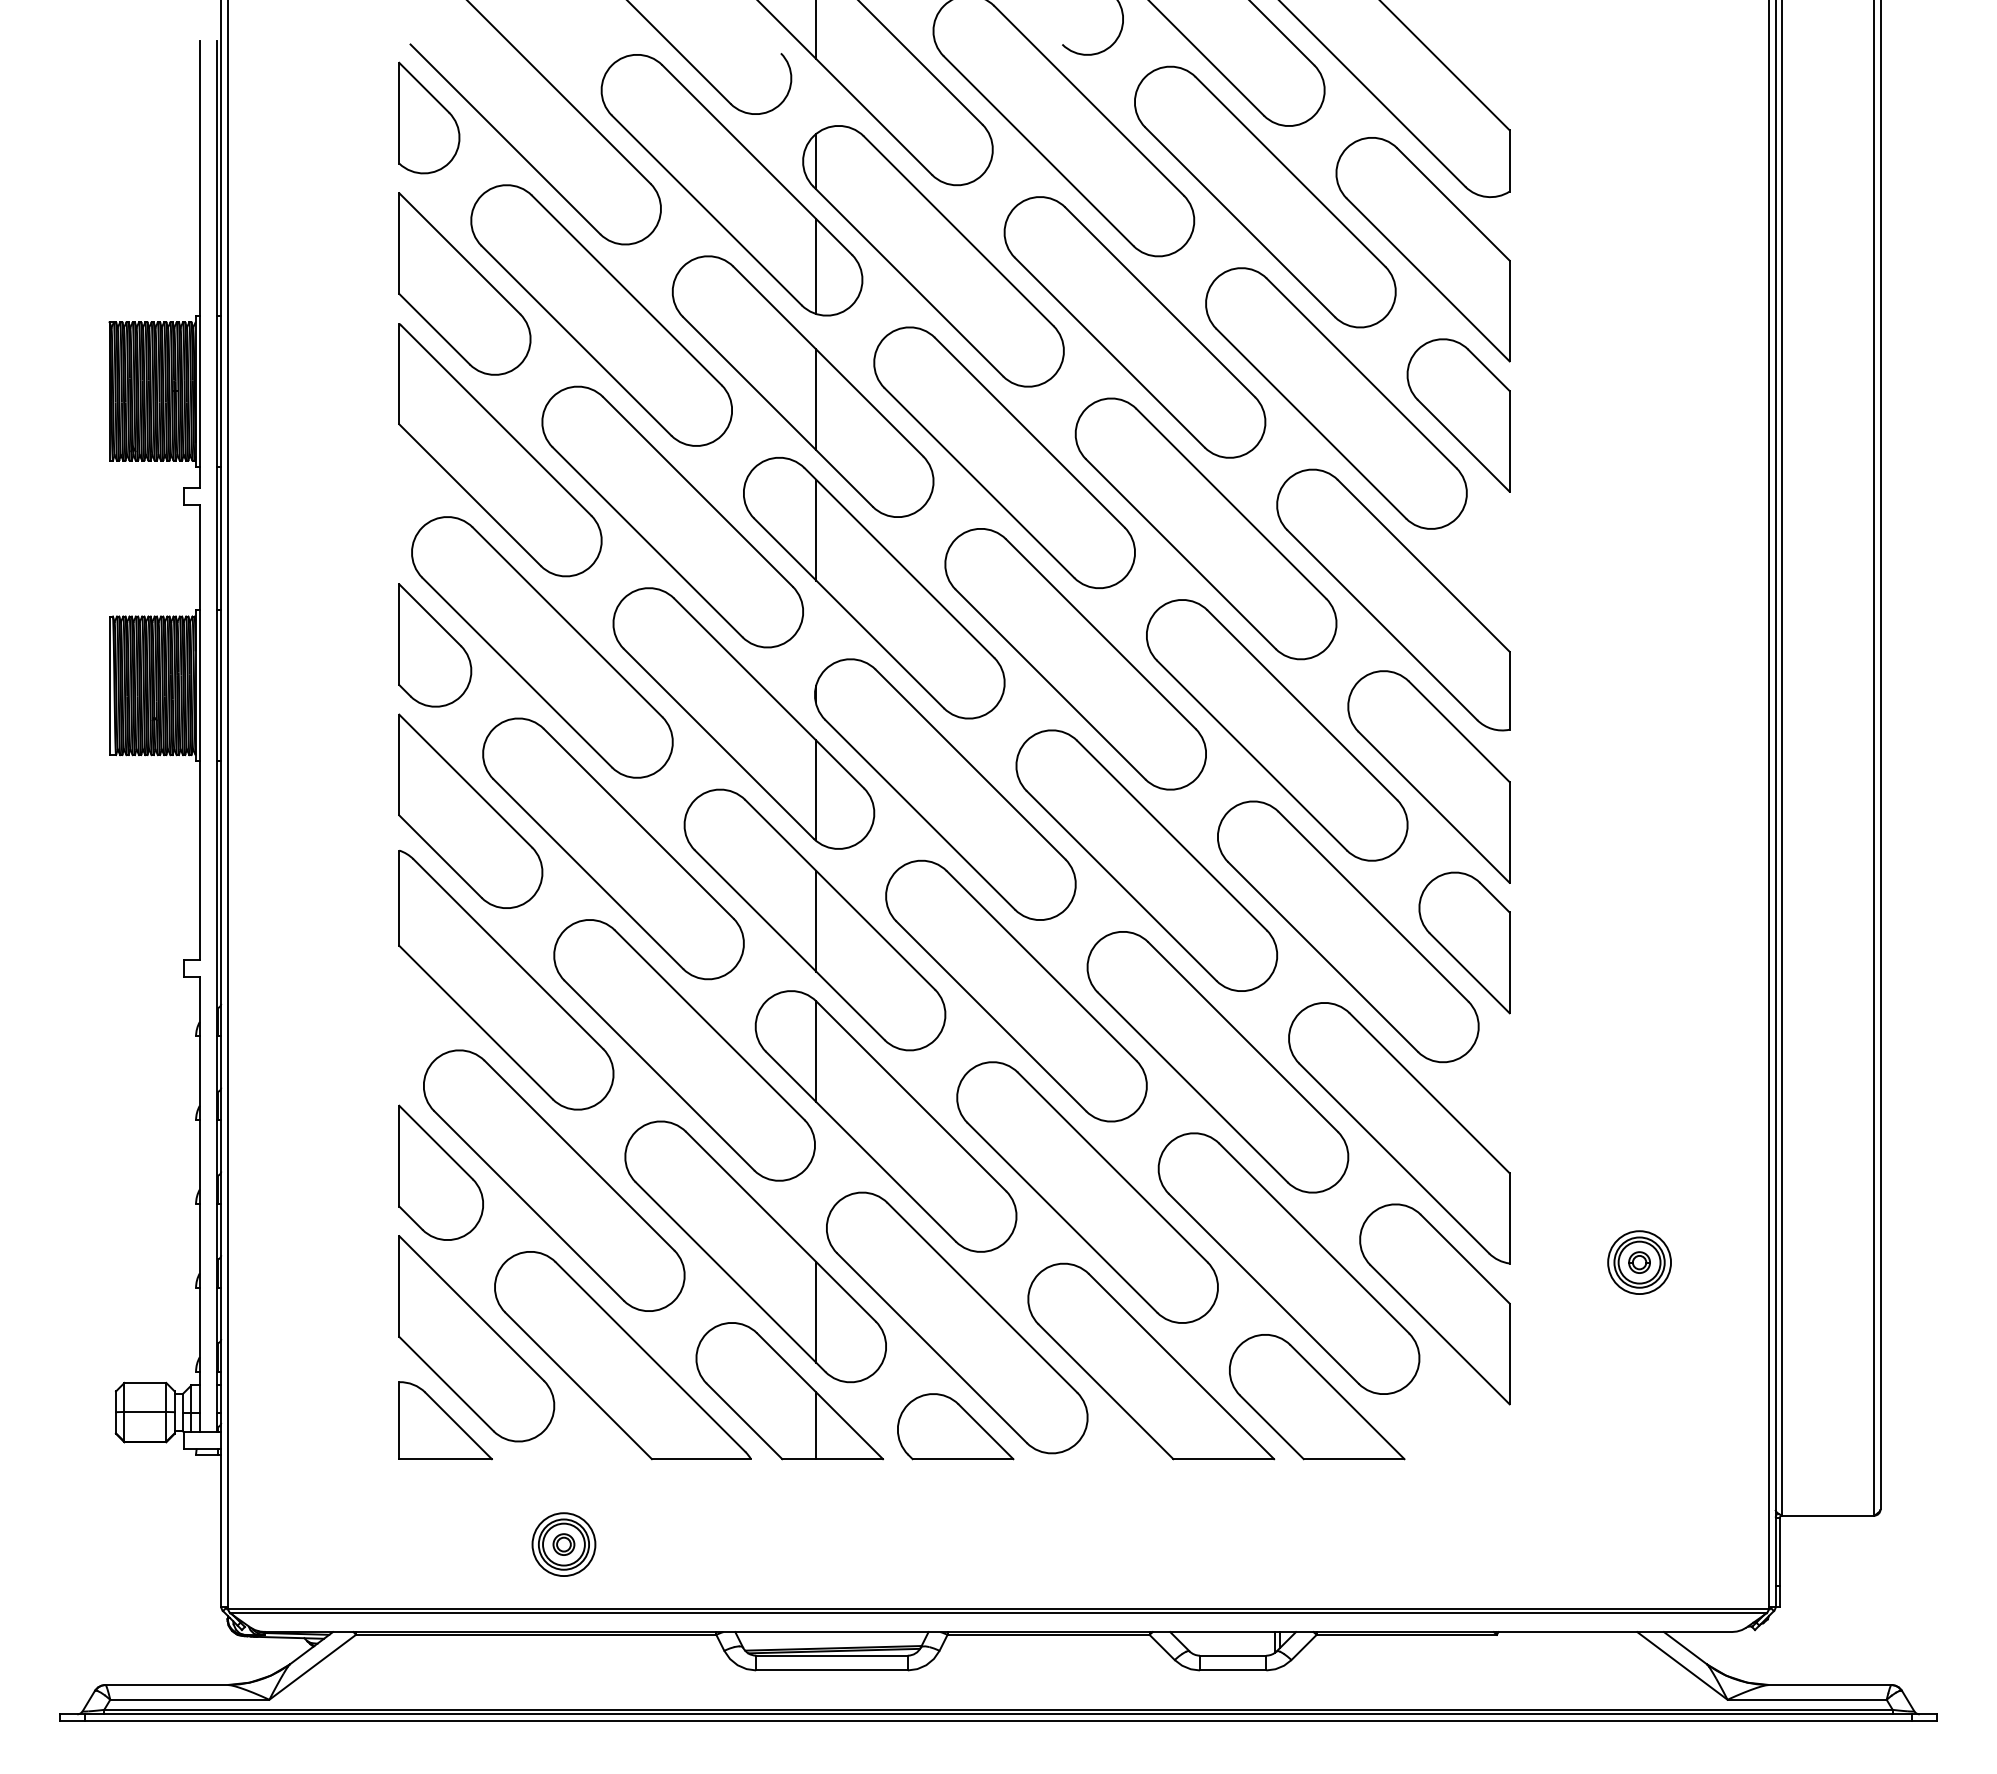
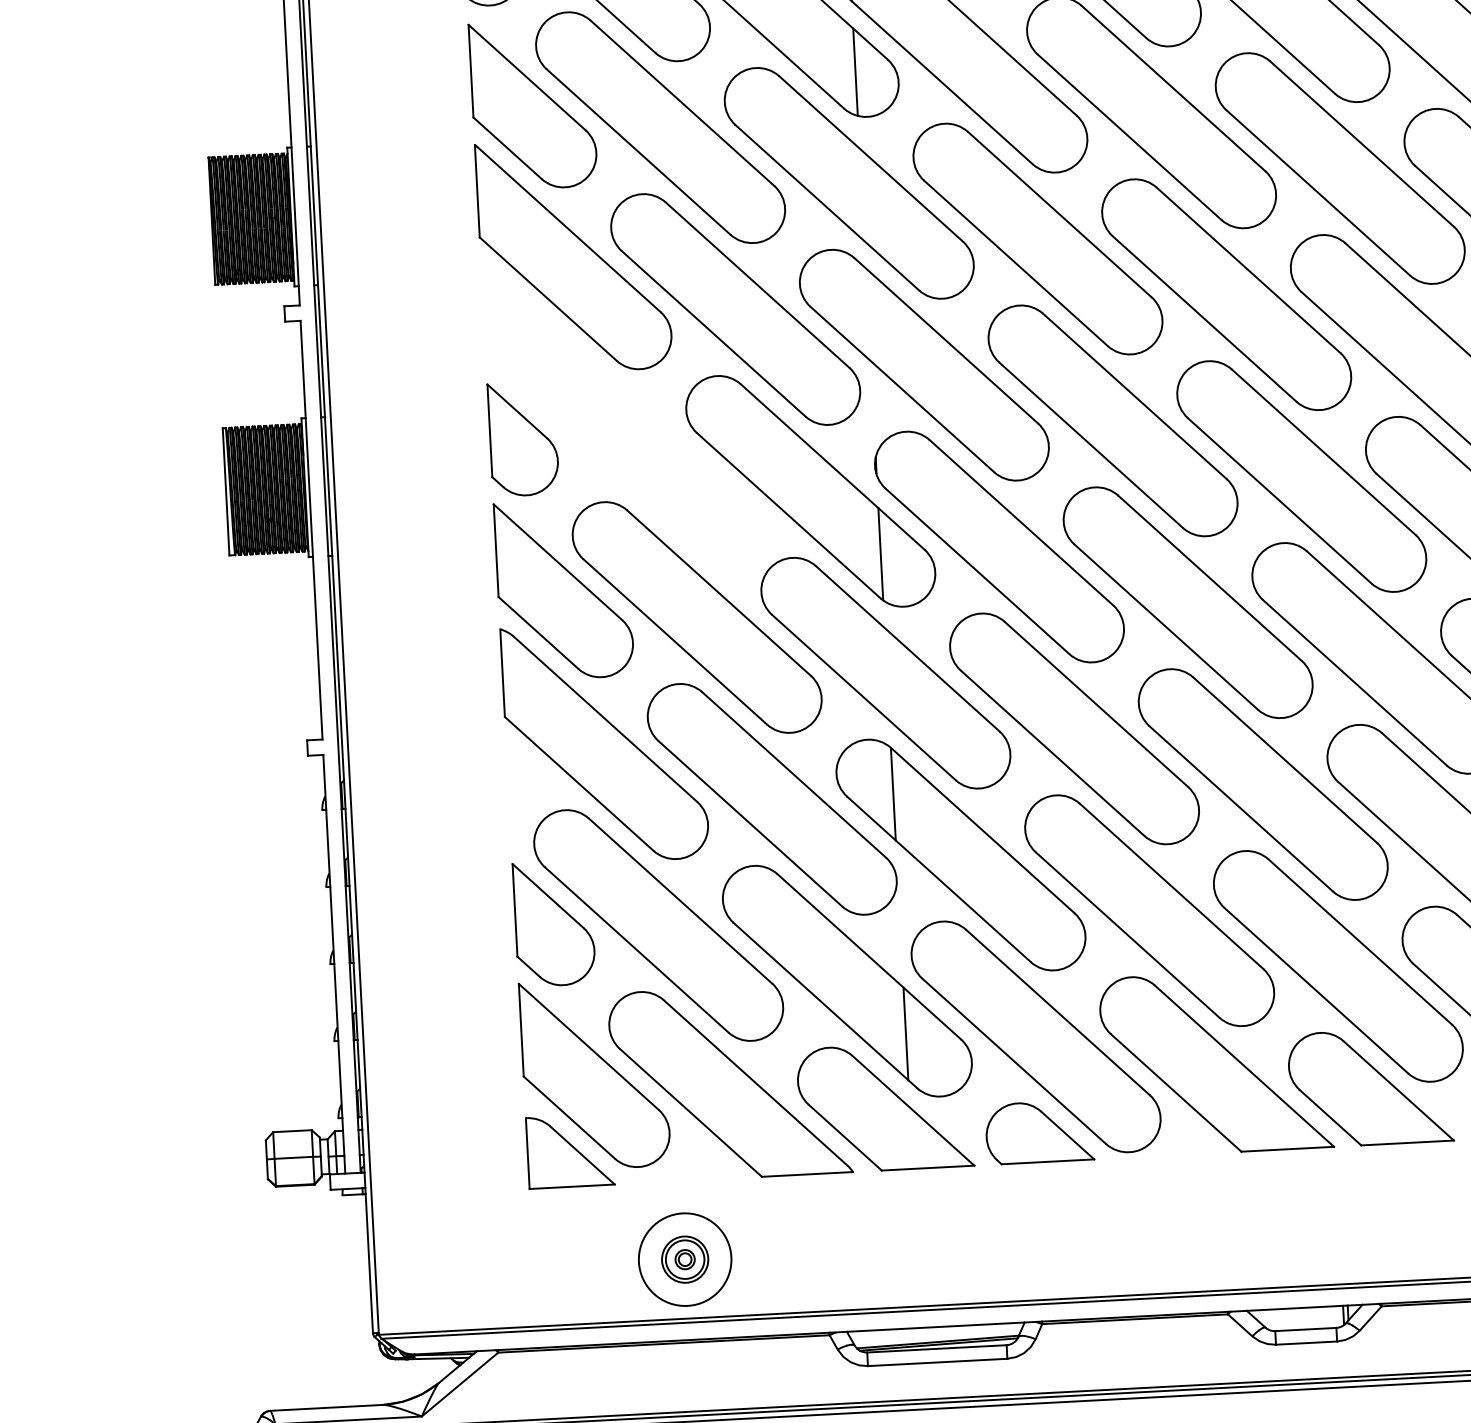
line: (816, 399) -> (862, 194), removed
line: (816, 529) -> (868, 314), removed
part: (542, 647) -> (622, 435), removed
line: (816, 920) -> (887, 673), removed
line: (816, 1425) -> (911, 1137), removed
circle: (563, 1544) -> (684, 1259), size x1.6

